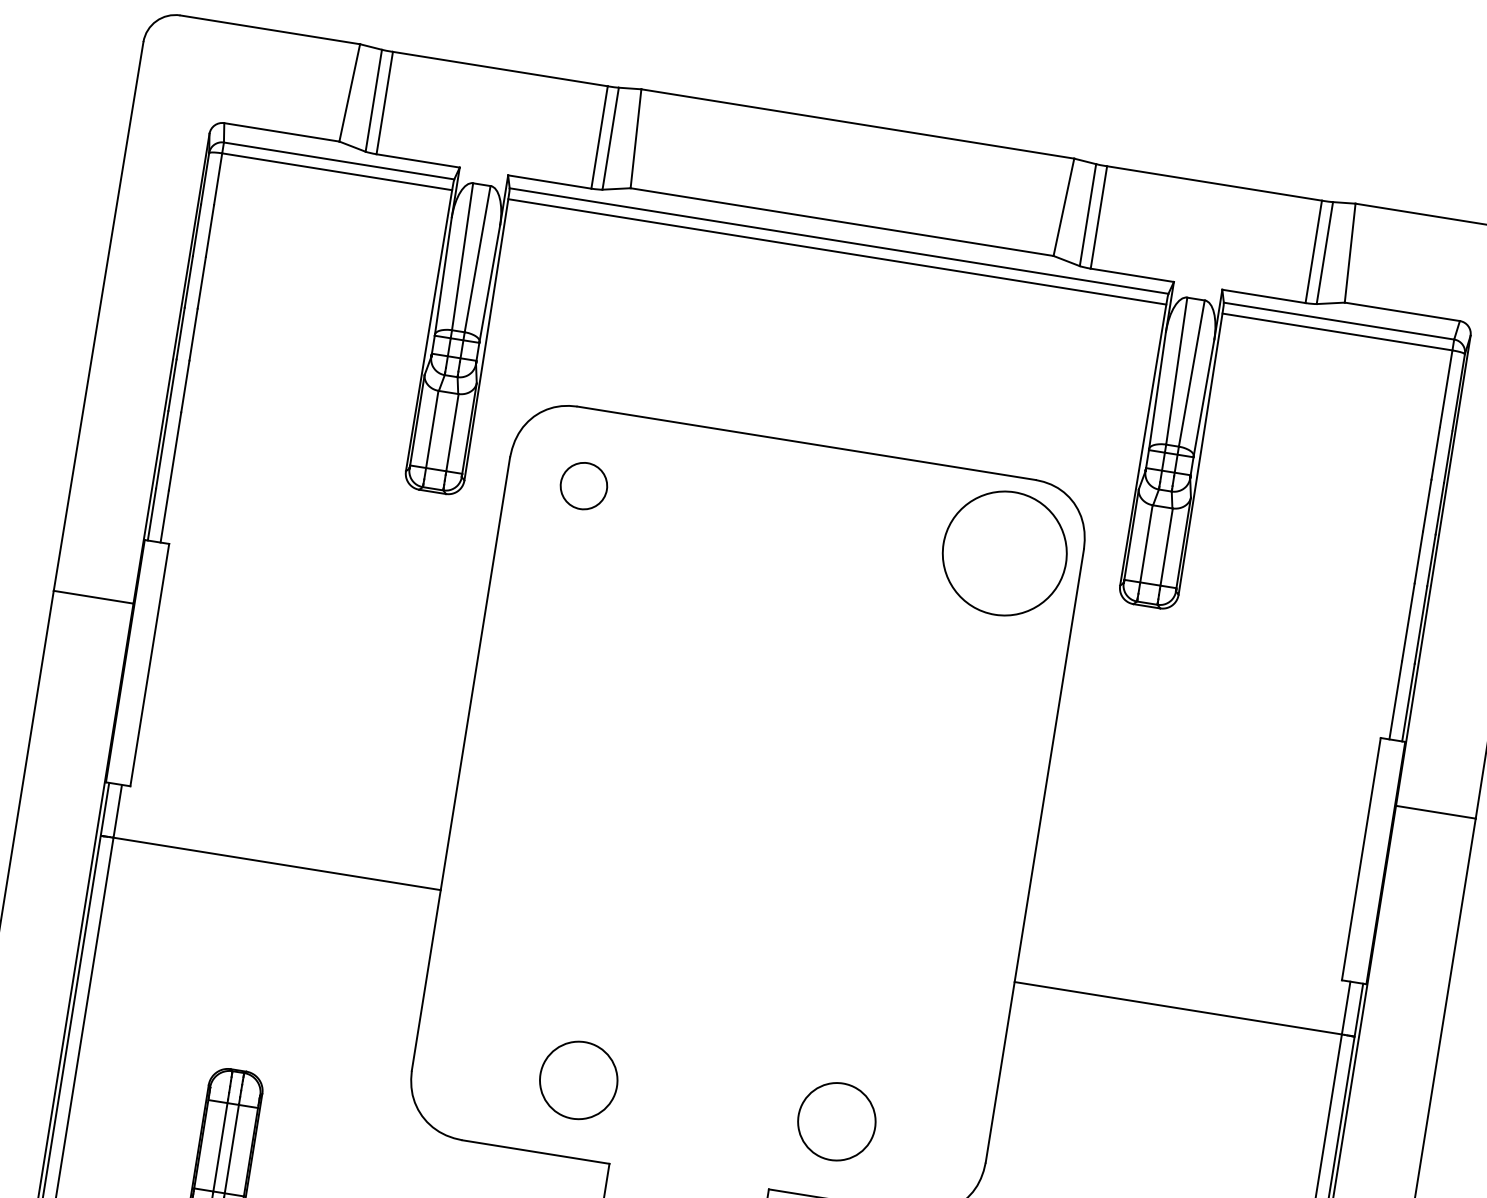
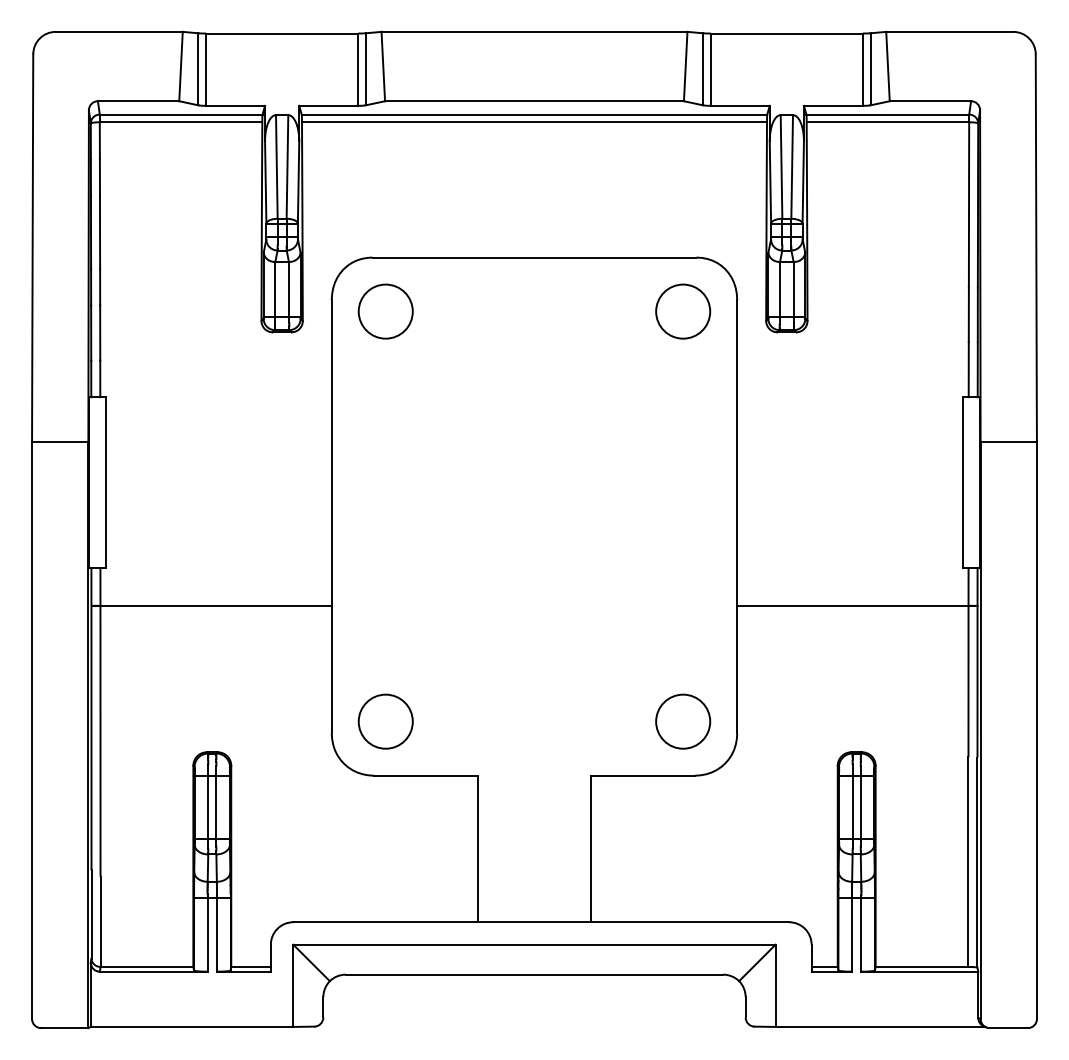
circle: (583, 485) -> (385, 311), size x1.67
circle: (1005, 553) -> (683, 311), size x0.62
circle: (578, 1080) -> (385, 721), moved
circle: (837, 1121) -> (683, 721), moved

